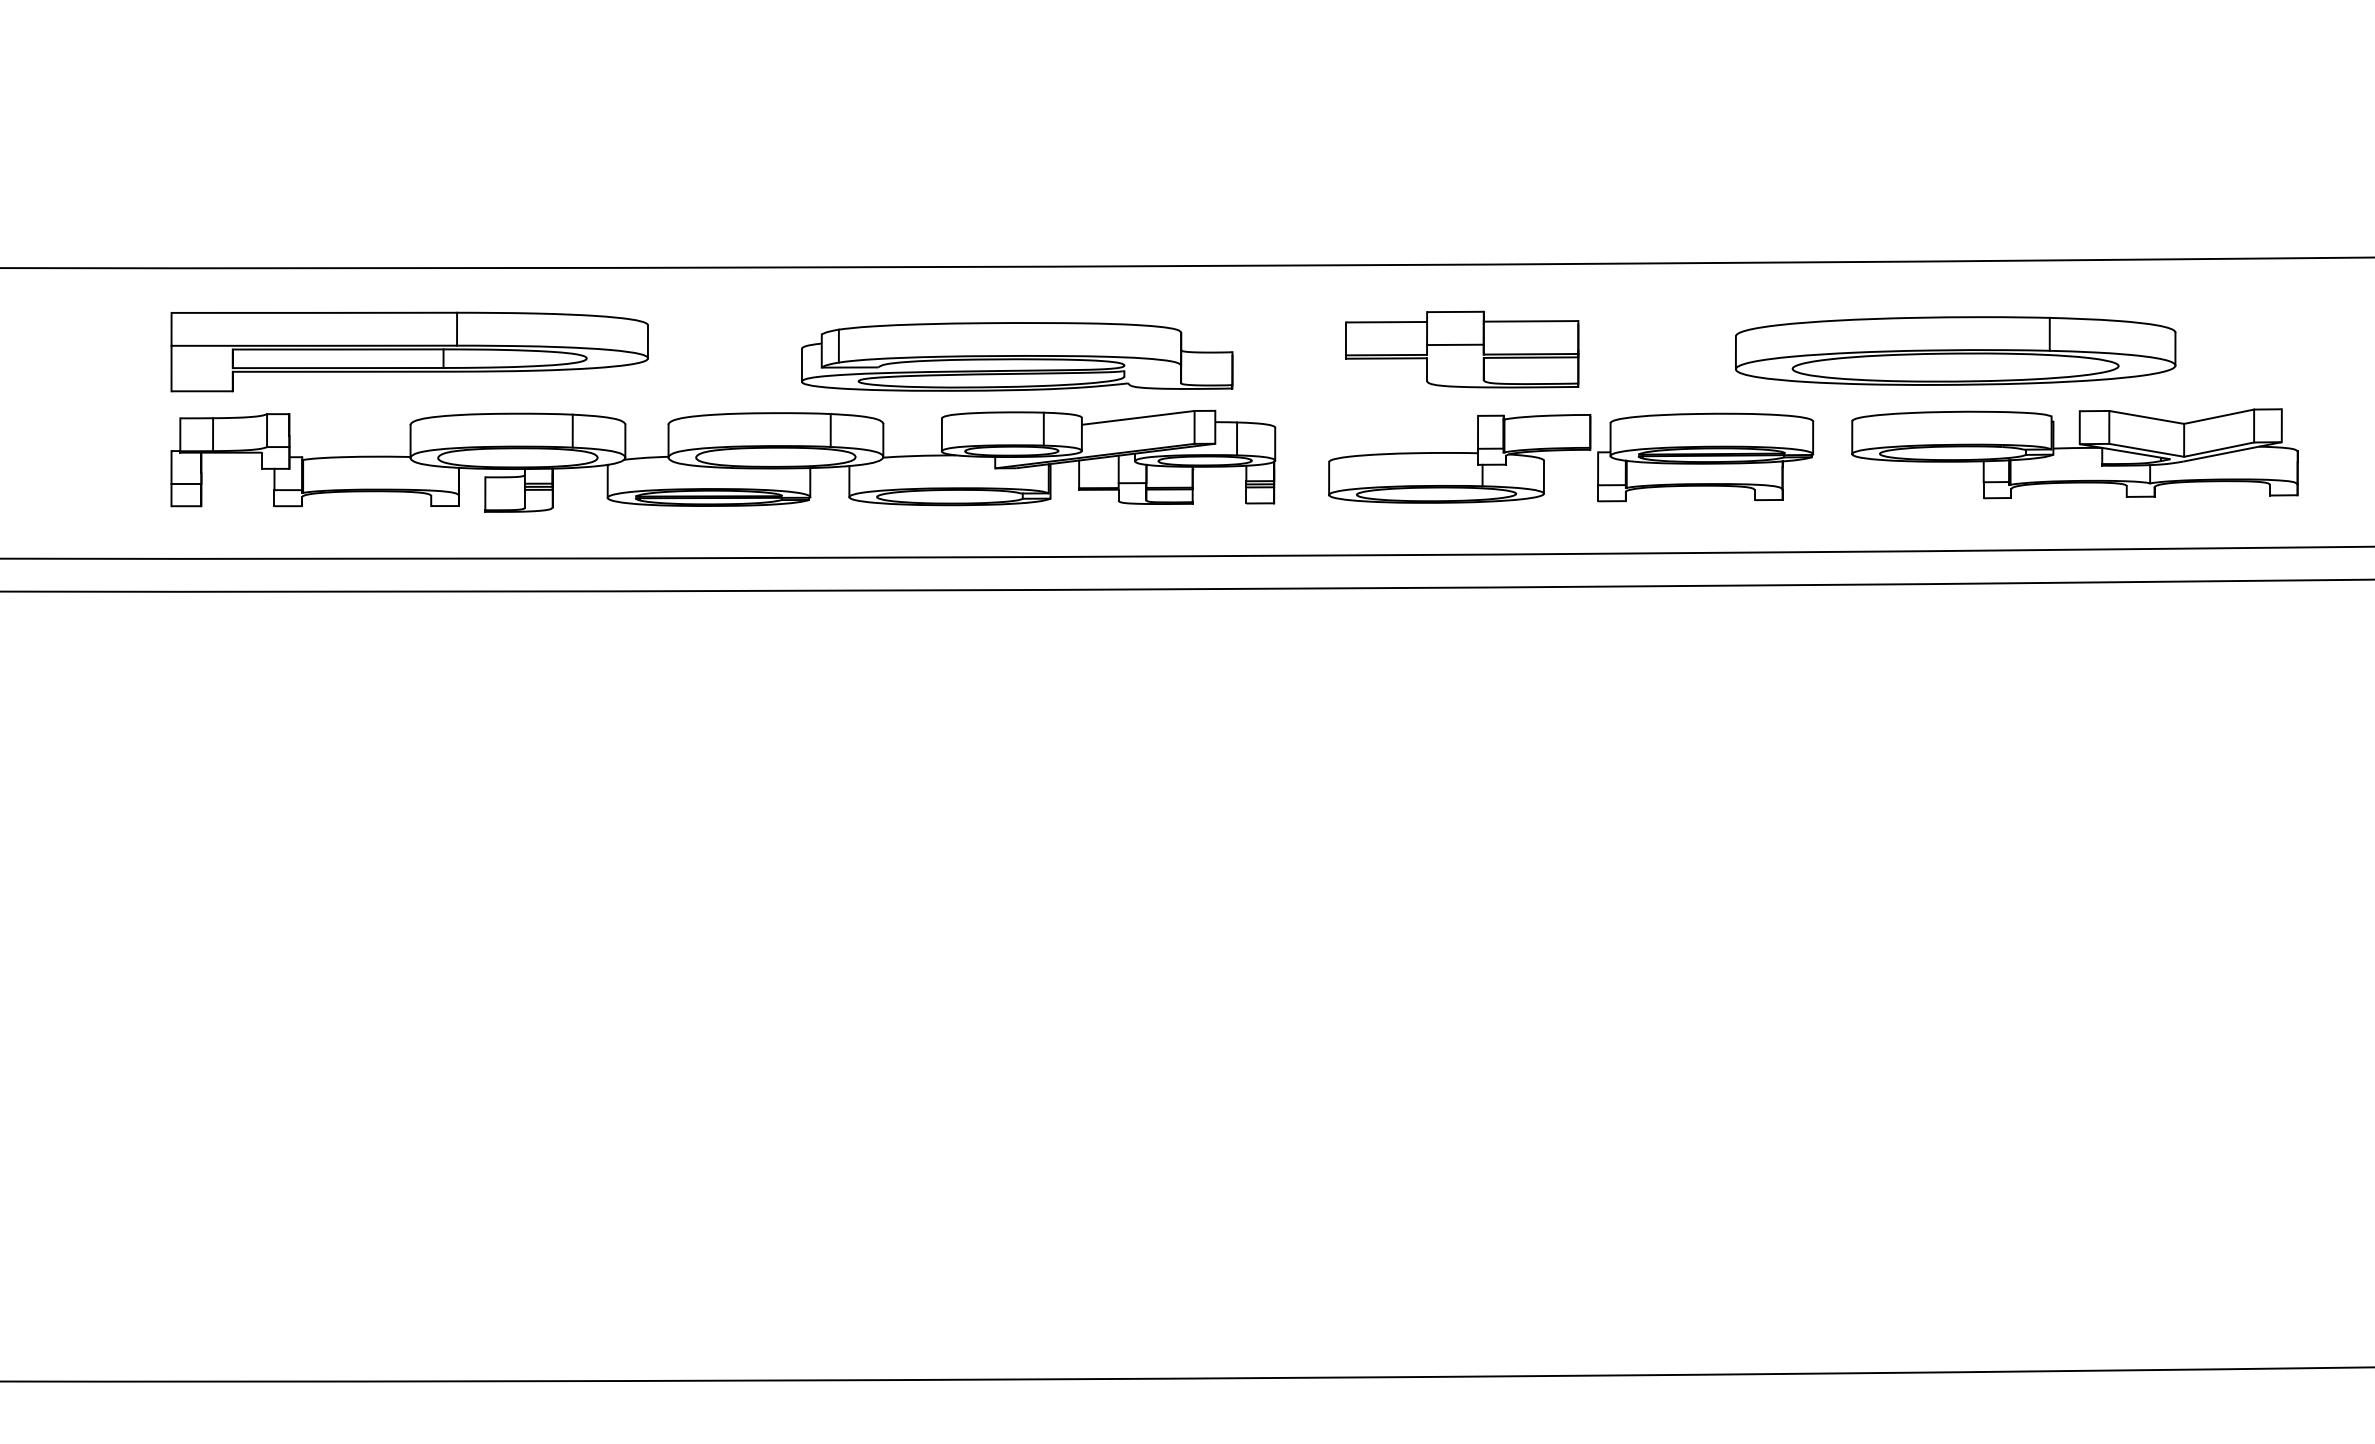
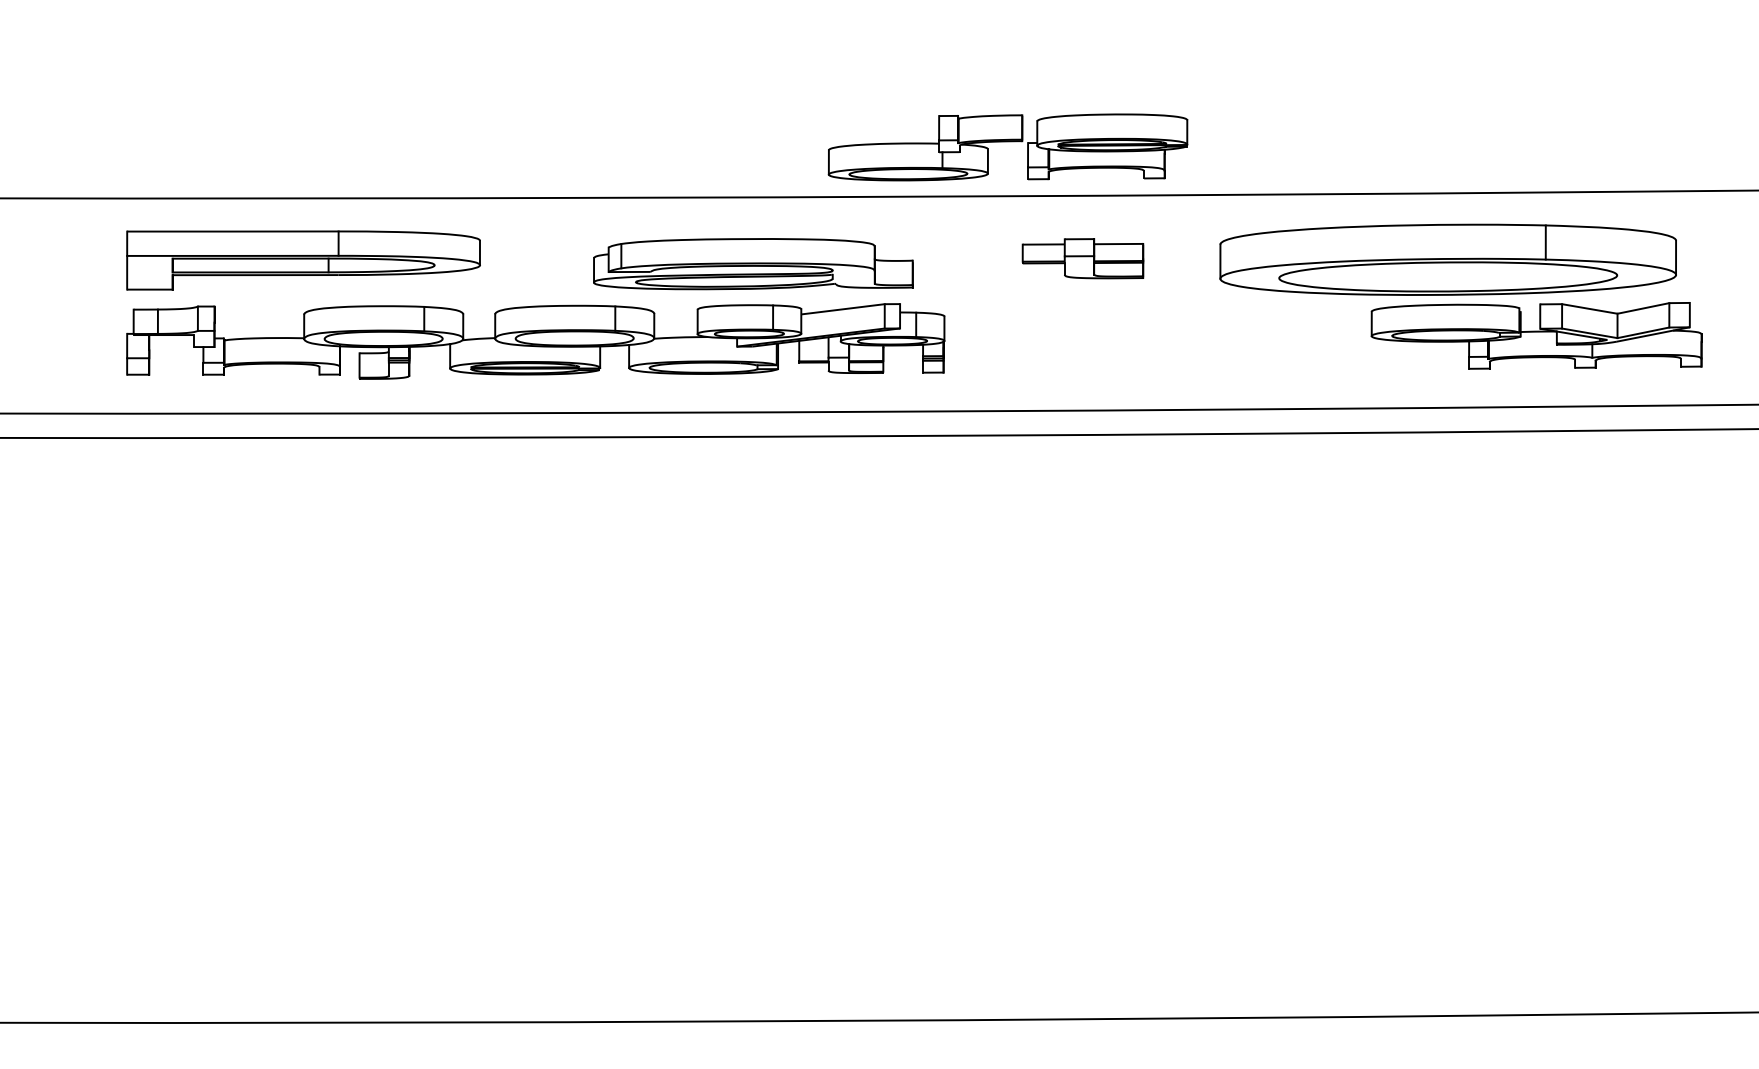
part: (1462, 349) -> (1083, 258), size x0.7
part: (1955, 350) -> (1448, 259), size x1.4
part: (1571, 450) -> (1008, 141), moved

